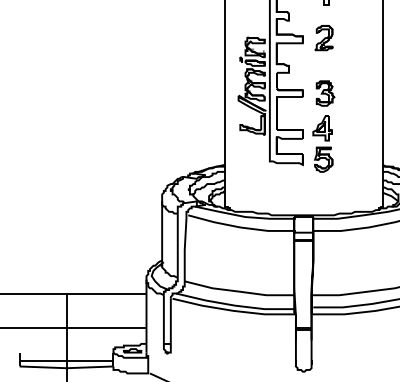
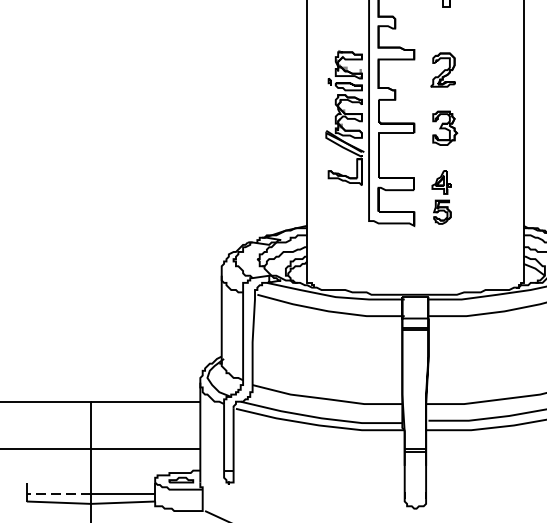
part: (323, 38) -> (442, 70), moved
part: (322, 143) -> (441, 196), size x0.7
line: (42, 361) -> (58, 494), solid -> dashed

